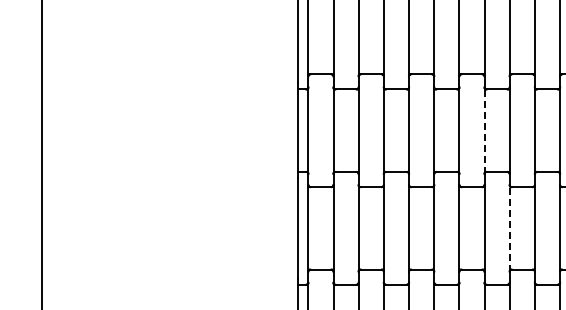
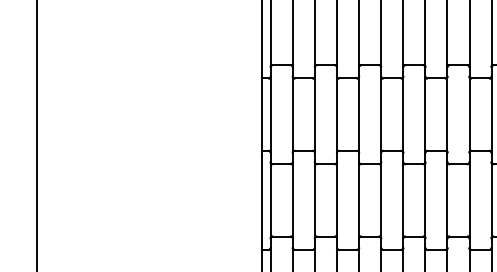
line: (484, 130) -> (425, 114), dashed -> solid
line: (509, 227) -> (447, 199), dashed -> solid

